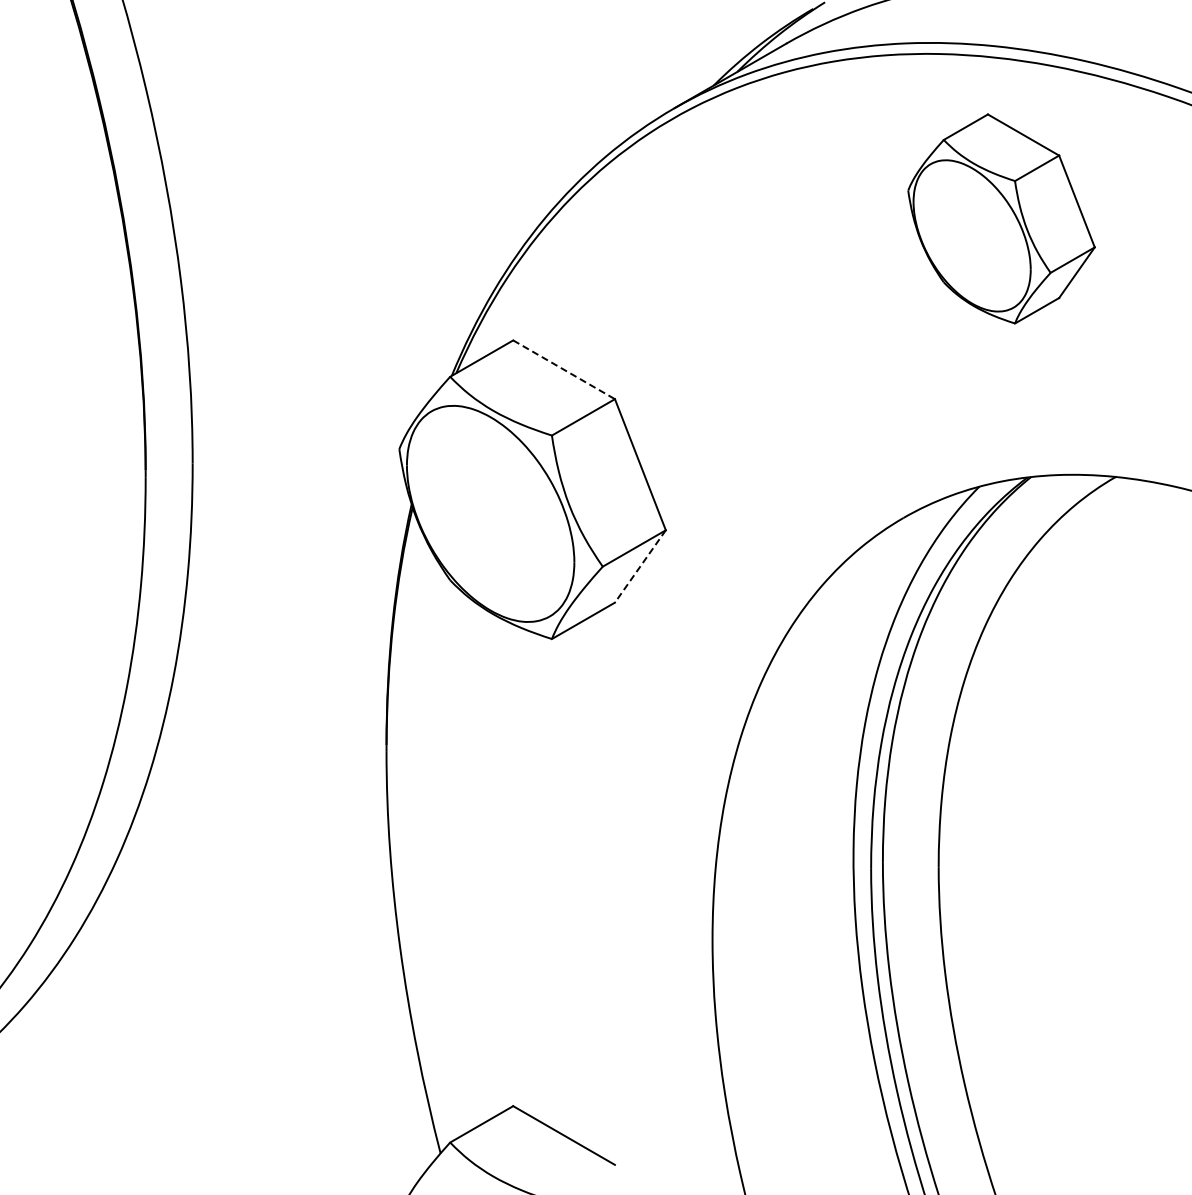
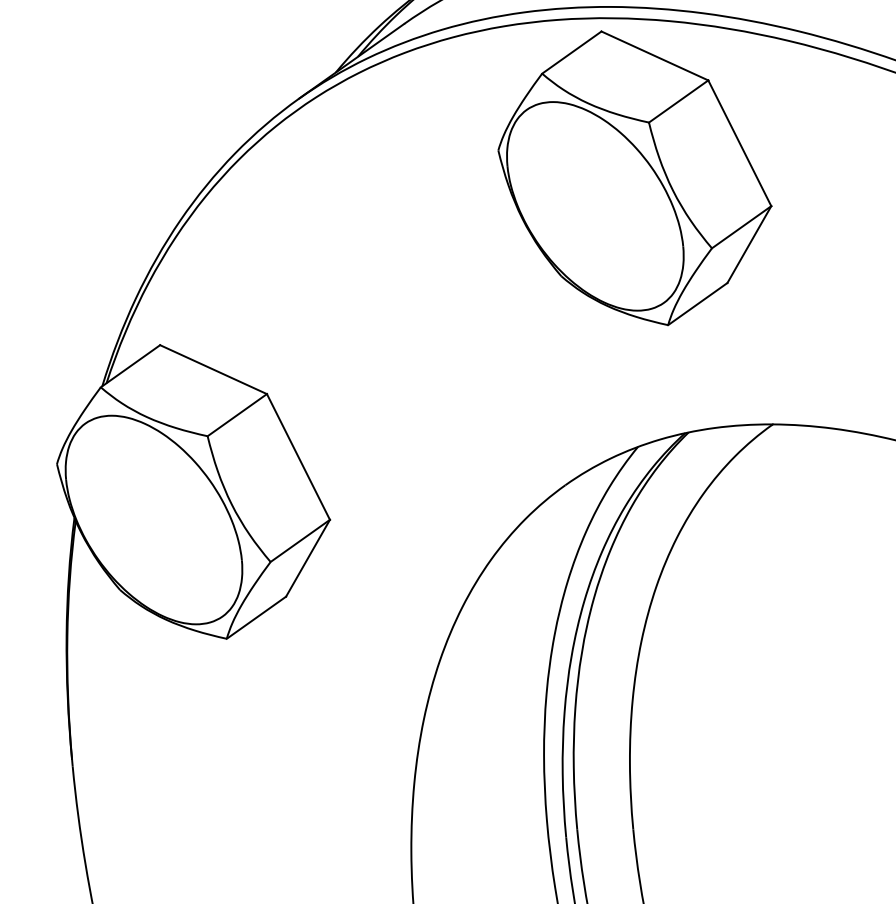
part: (1001, 218) -> (634, 177), size x1.43
line: (564, 369) -> (213, 369), dashed -> solid
line: (640, 566) -> (308, 558), dashed -> solid

